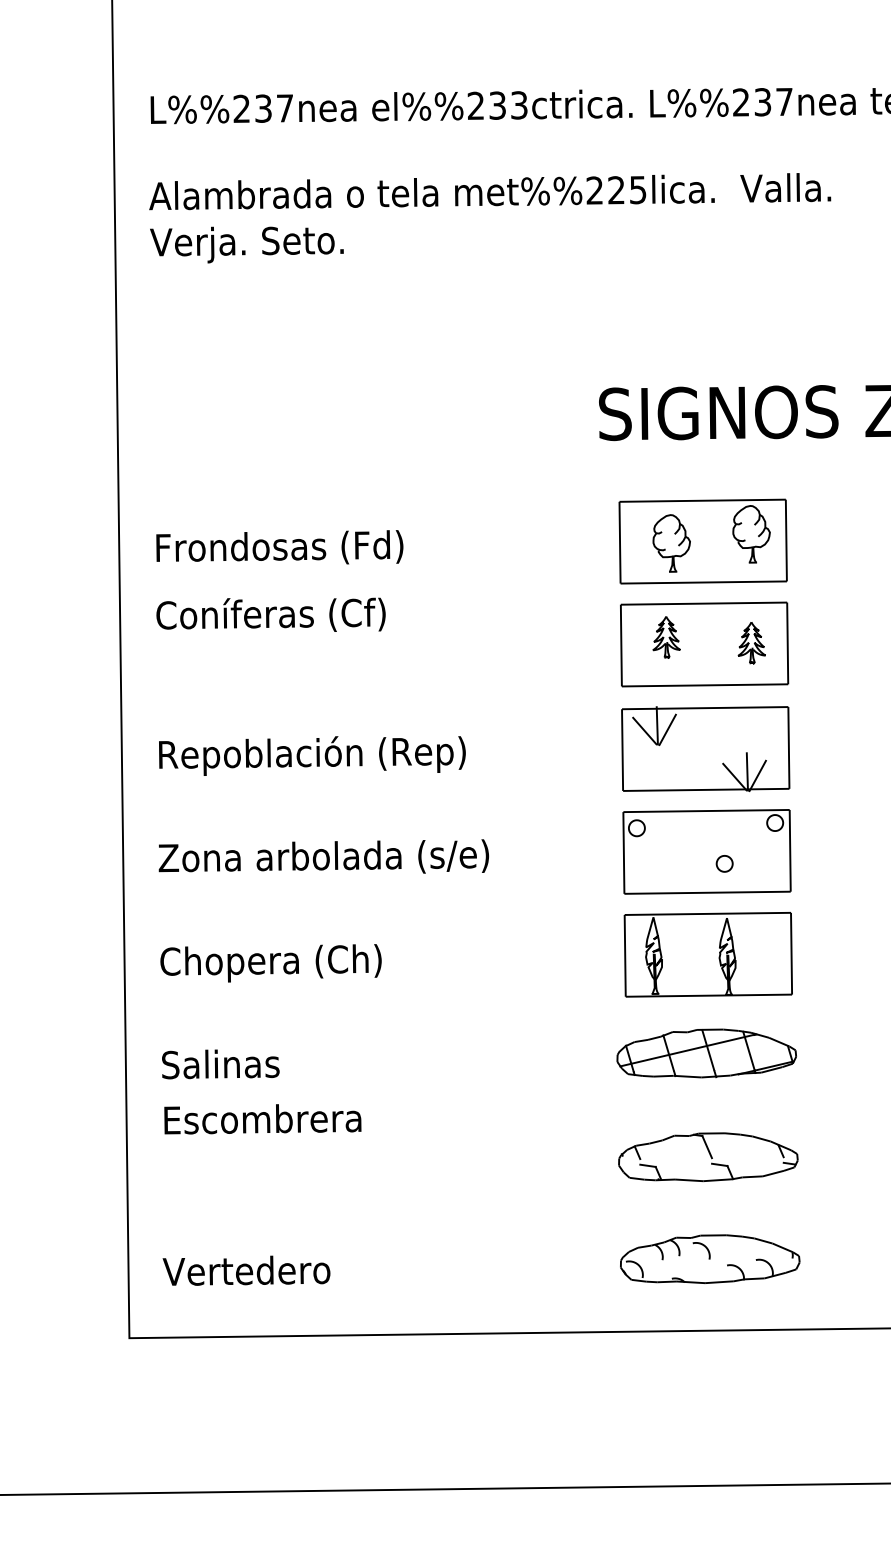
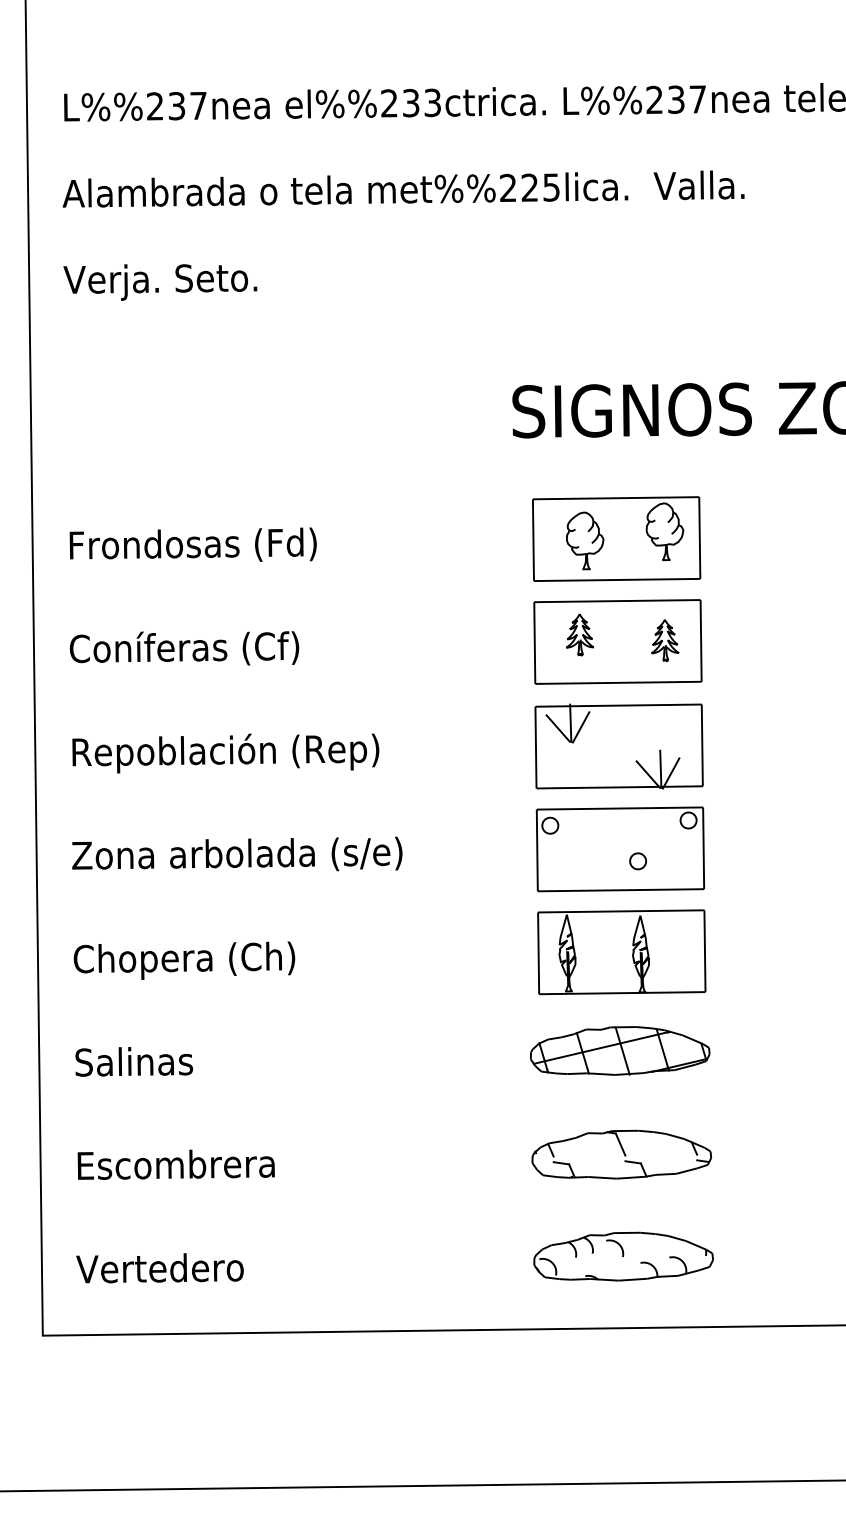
text: (246, 244) -> (159, 281), moved
text: (270, 614) -> (183, 647), moved
text: (262, 1119) -> (175, 1164), moved

